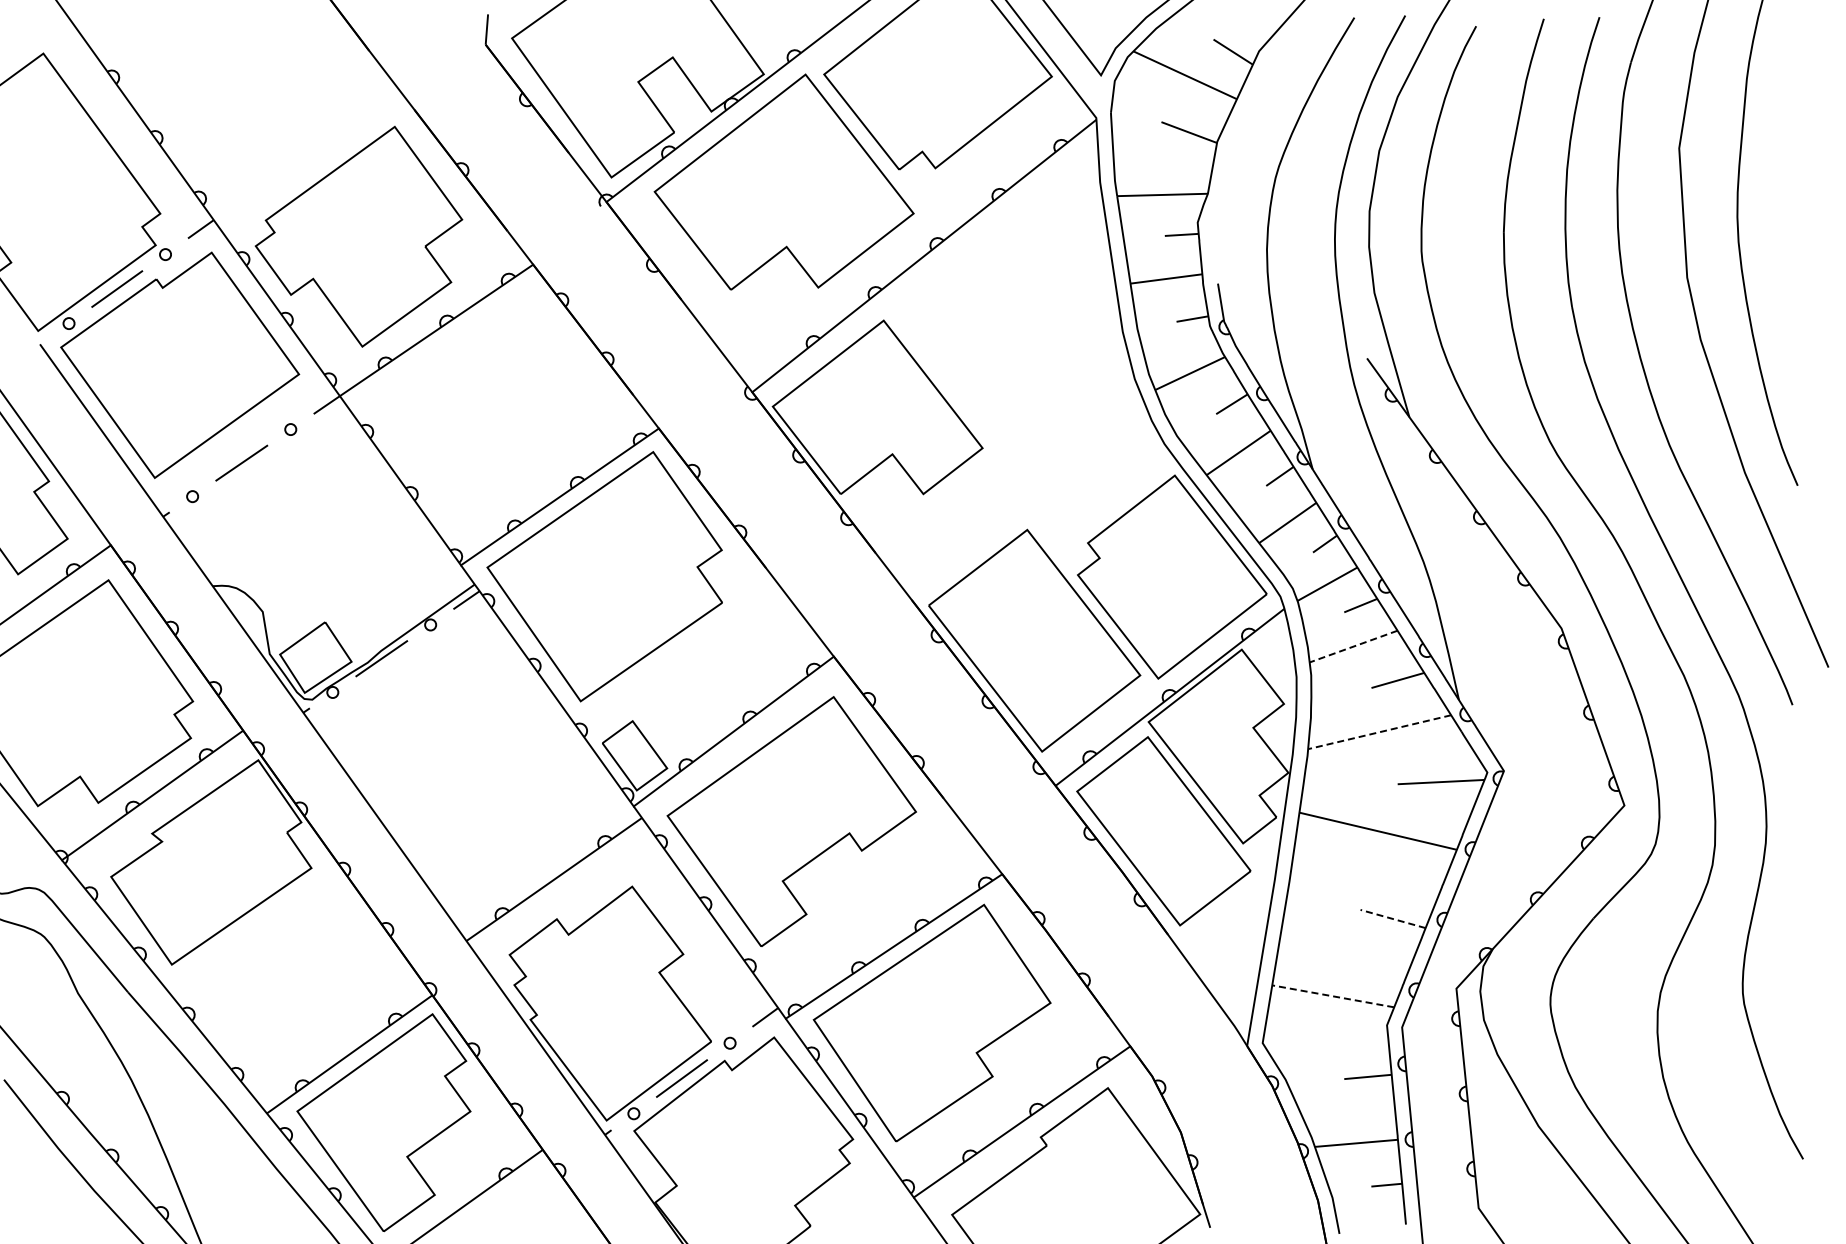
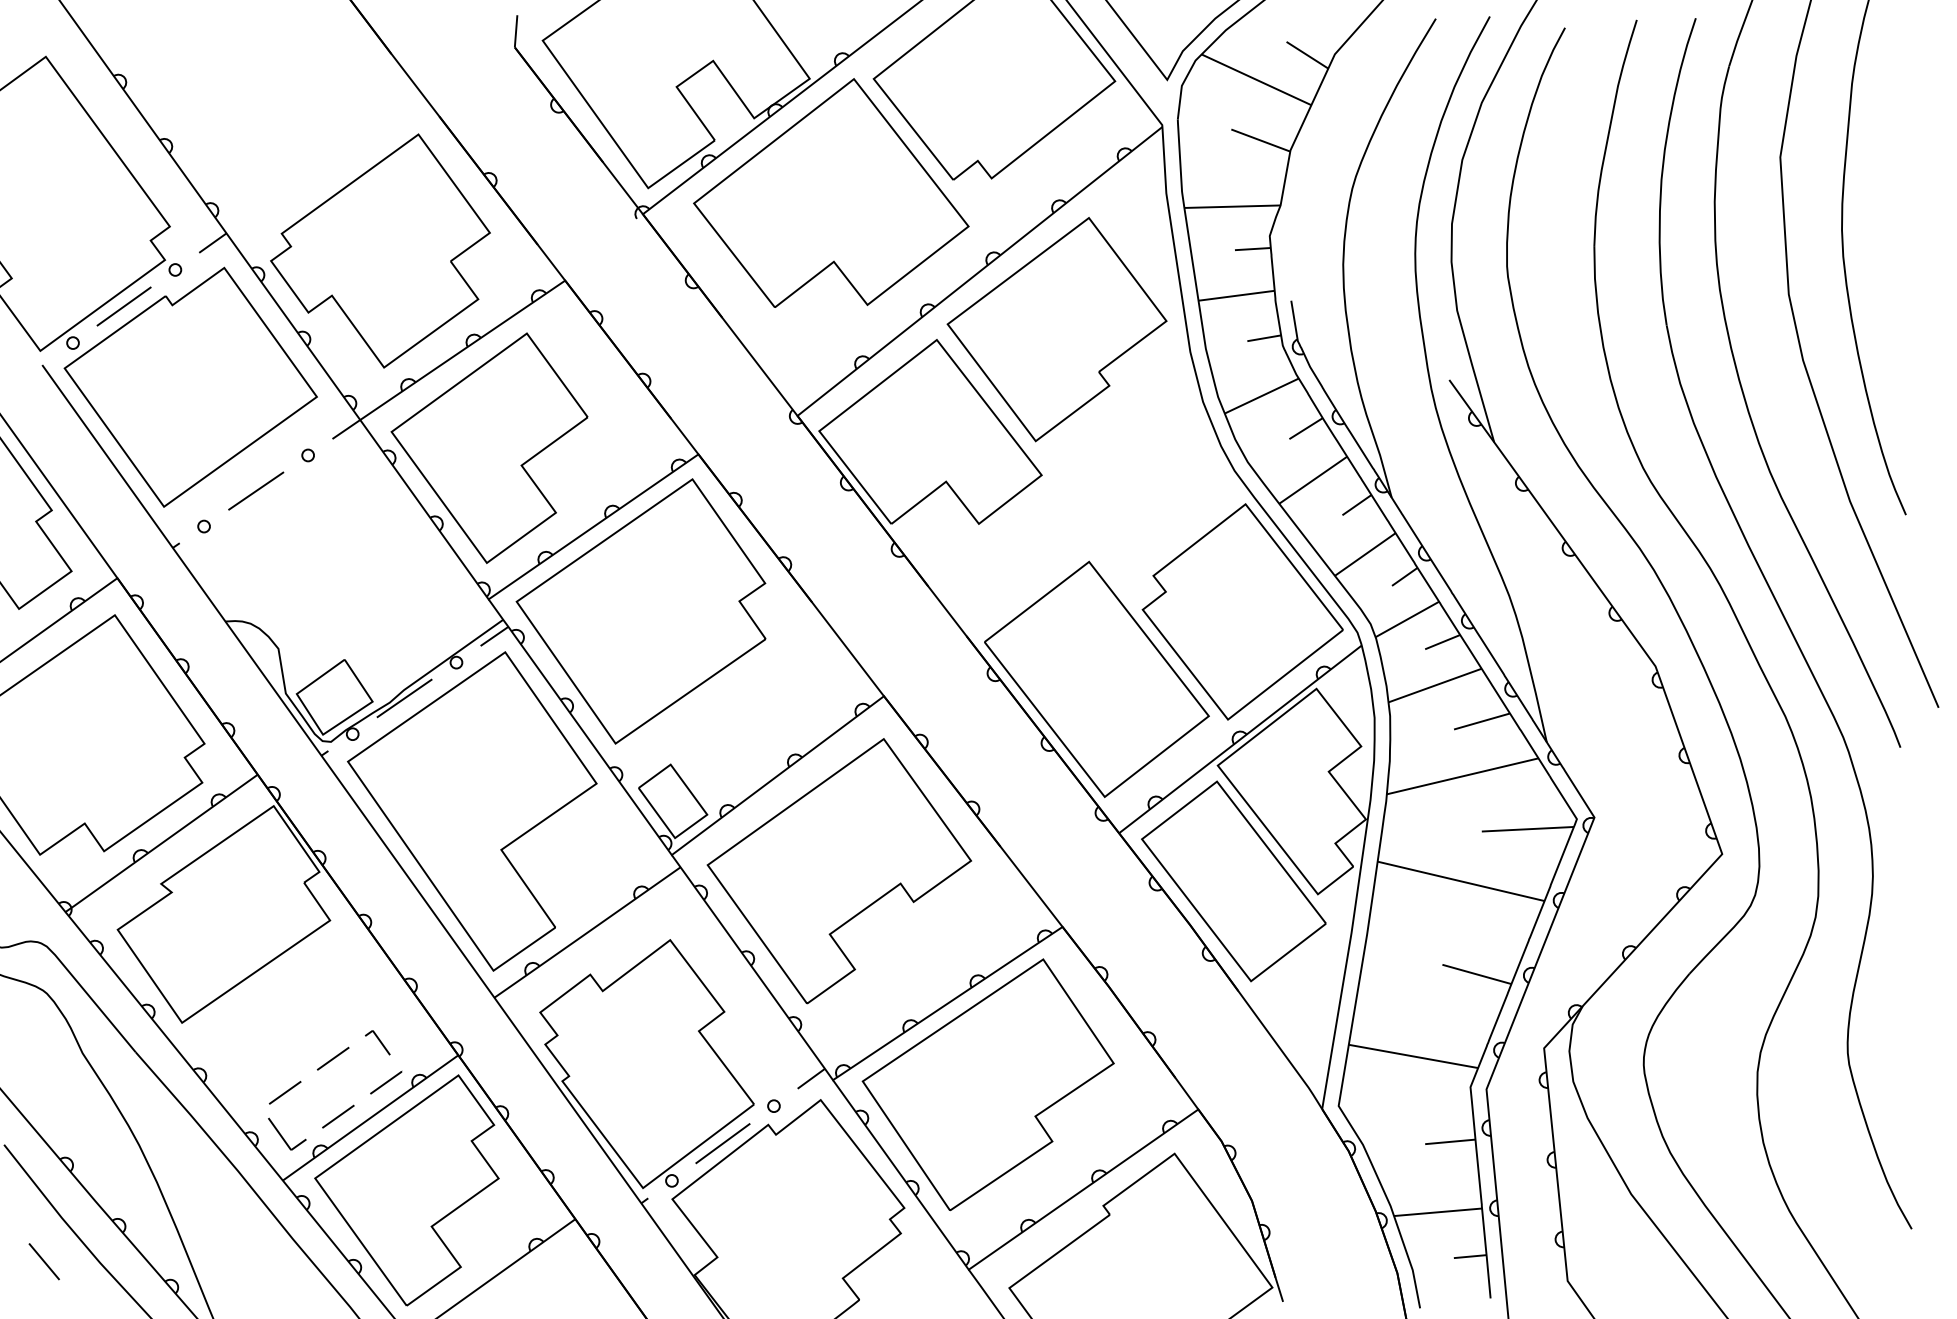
part: (996, 310) -> (1056, 329), added
part: (461, 422) -> (489, 447), added
line: (1353, 646) -> (1434, 685), dashed -> solid
line: (1379, 732) -> (1462, 776), dashed -> solid
part: (445, 765) -> (472, 811), added
line: (1393, 919) -> (1477, 974), dashed -> solid
line: (1333, 996) -> (1413, 1056), dashed -> solid
part: (326, 1046) -> (346, 1109), added
line: (41, 1189) -> (43, 1261), added

